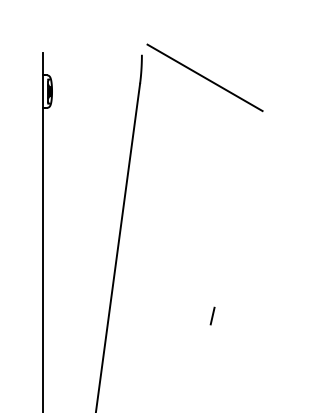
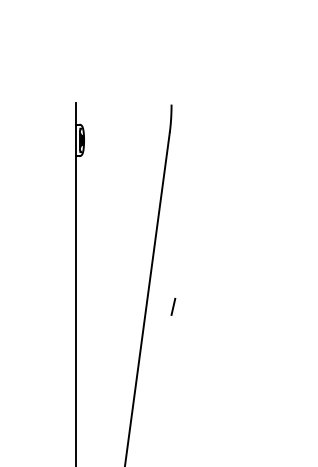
line: (205, 77) -> (233, 126), removed
line: (212, 315) -> (173, 306), moved

